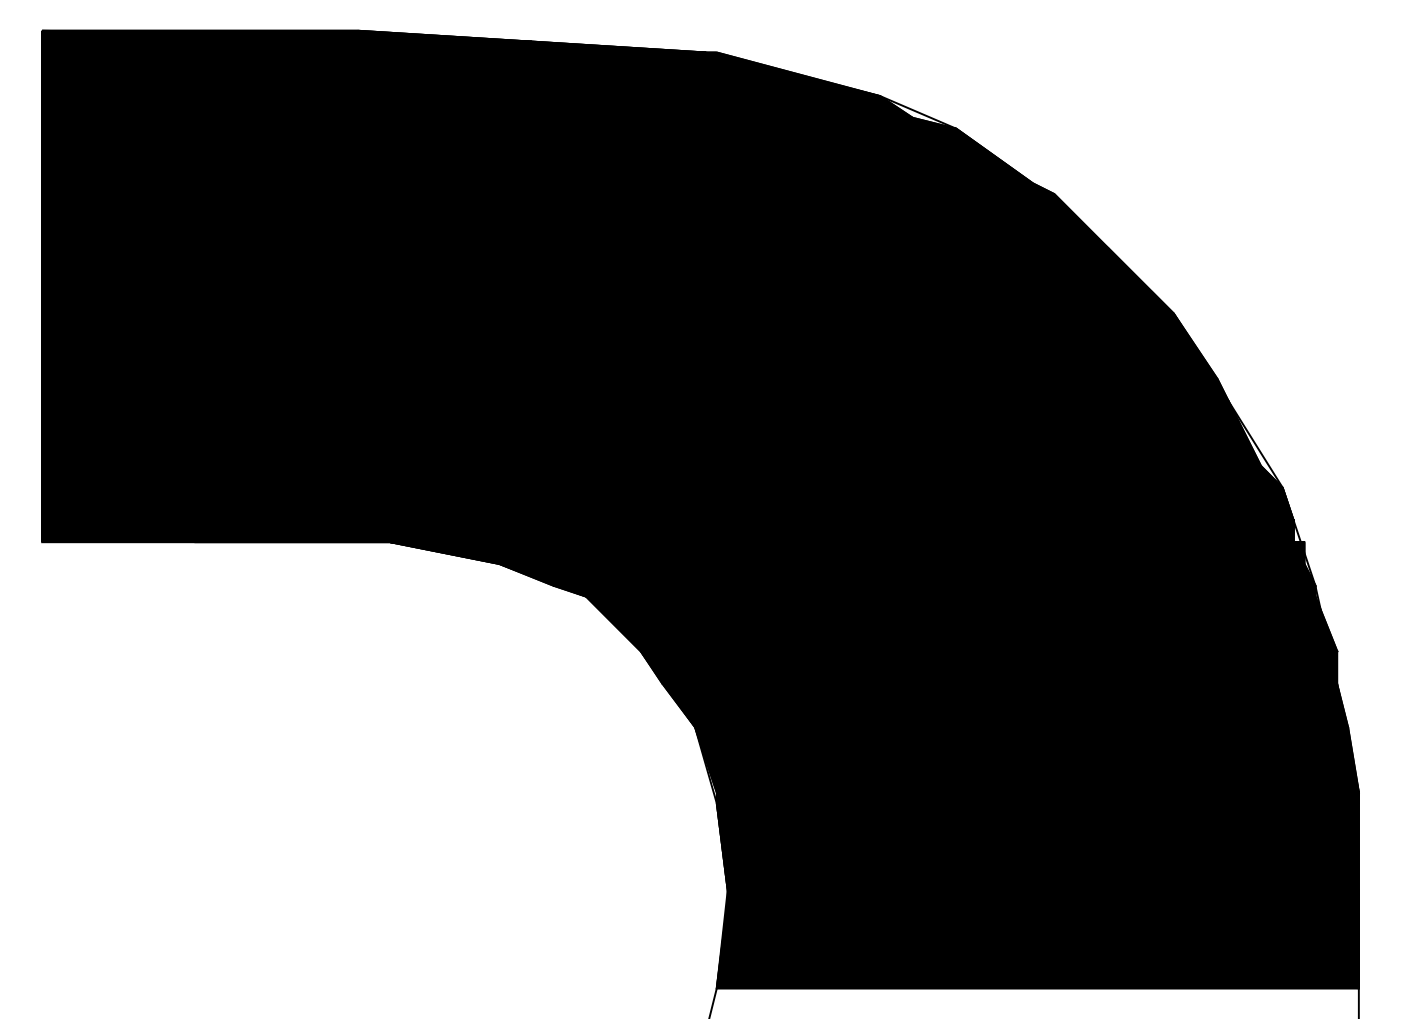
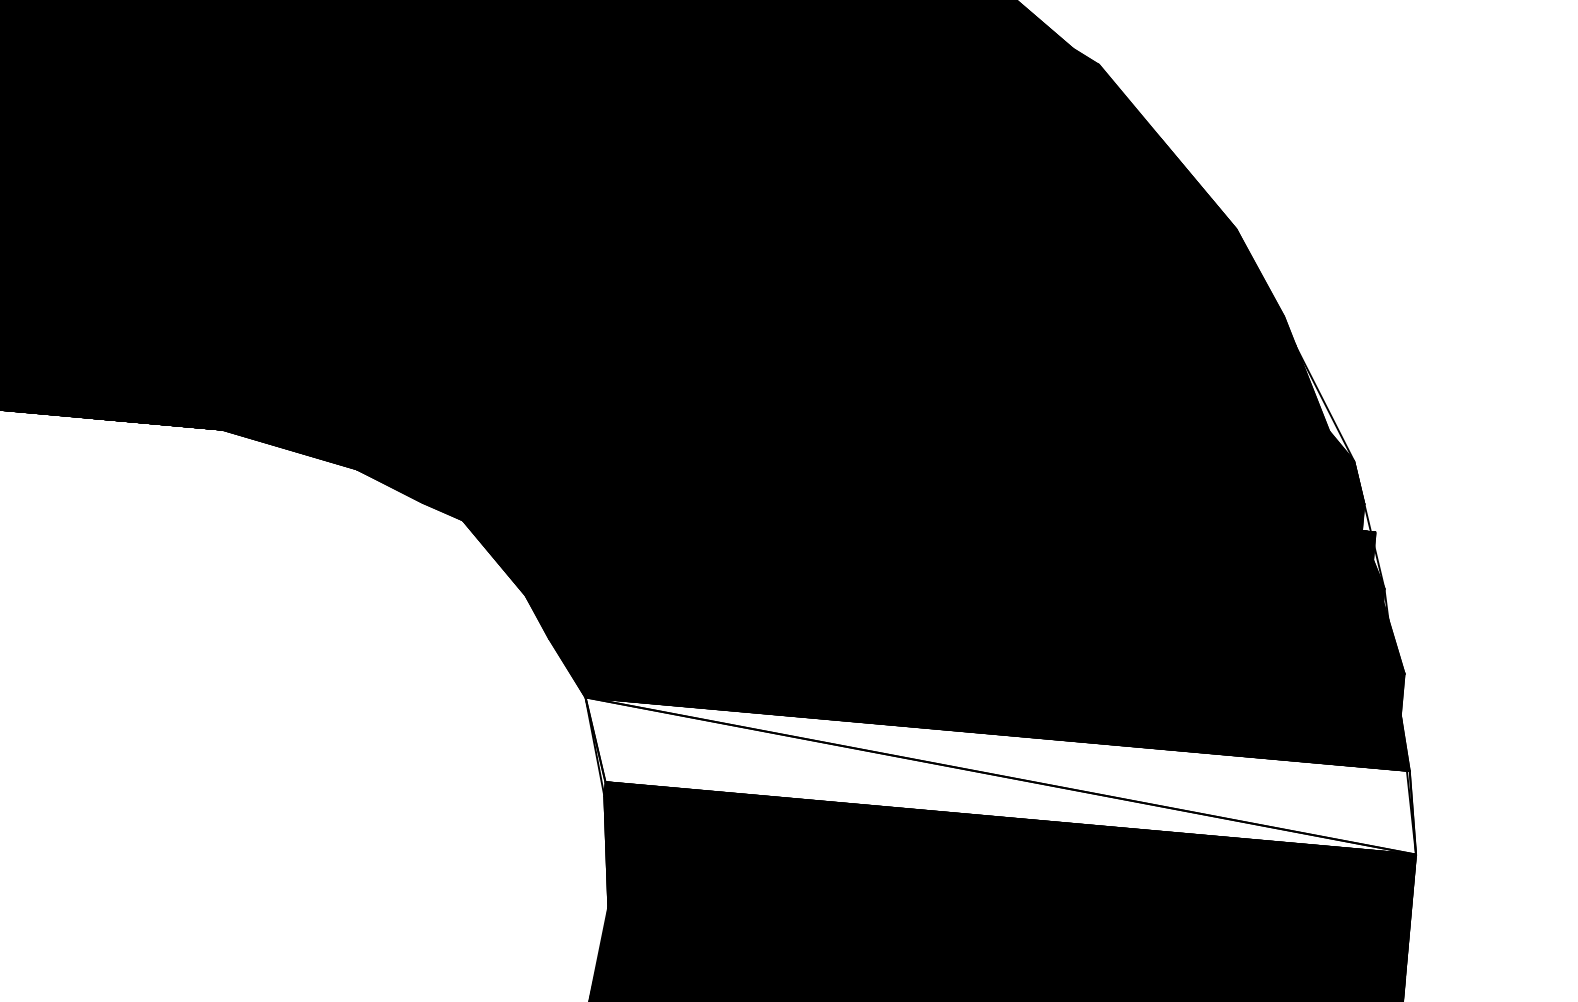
fill: (1026, 759) -> (1000, 775), removed

